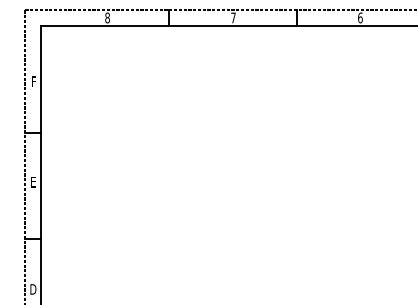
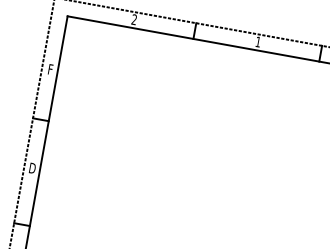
text: (107, 17) -> (134, 19), 8 -> 2
text: (233, 17) -> (258, 41), 7 -> 1
text: (33, 182) -> (32, 168), E -> D

